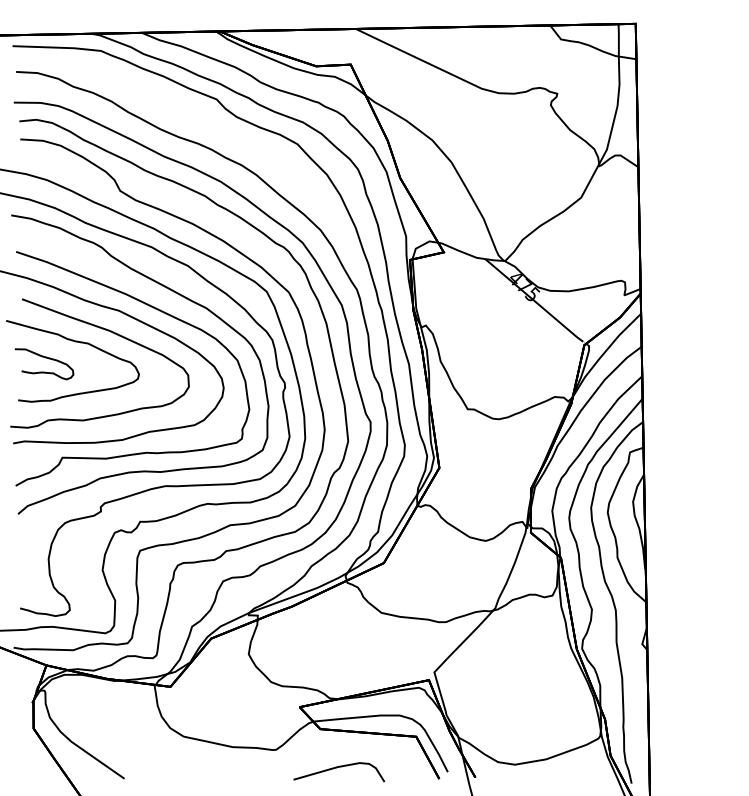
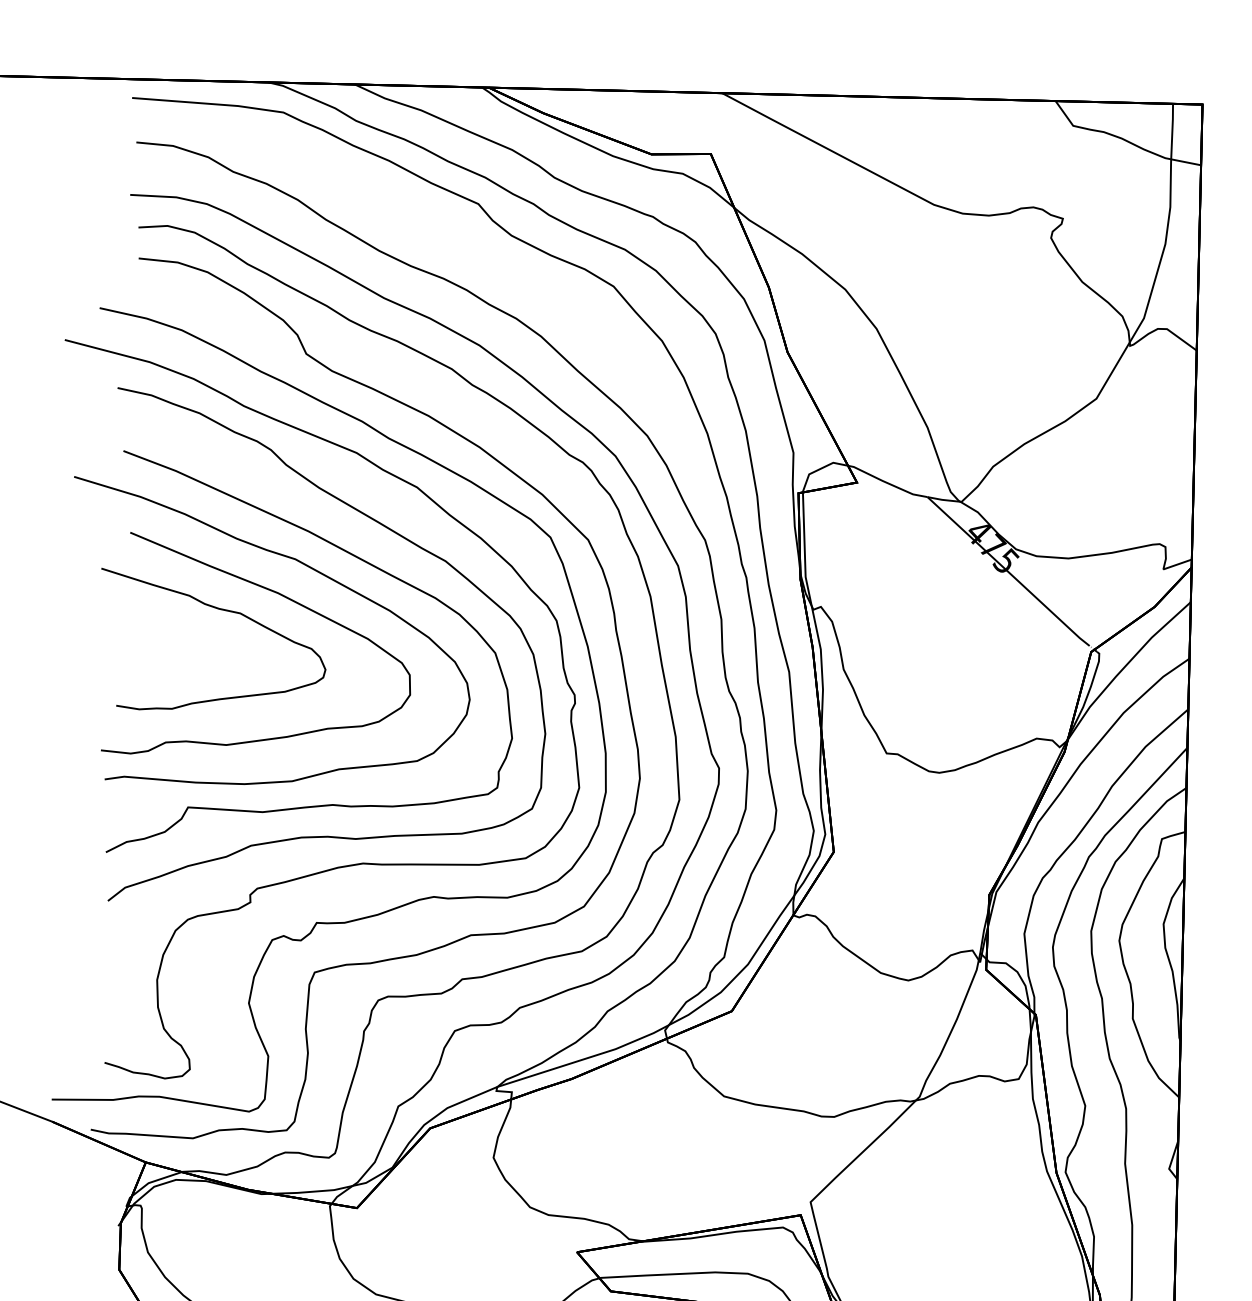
curve: (45, 358) -> (166, 636), removed

